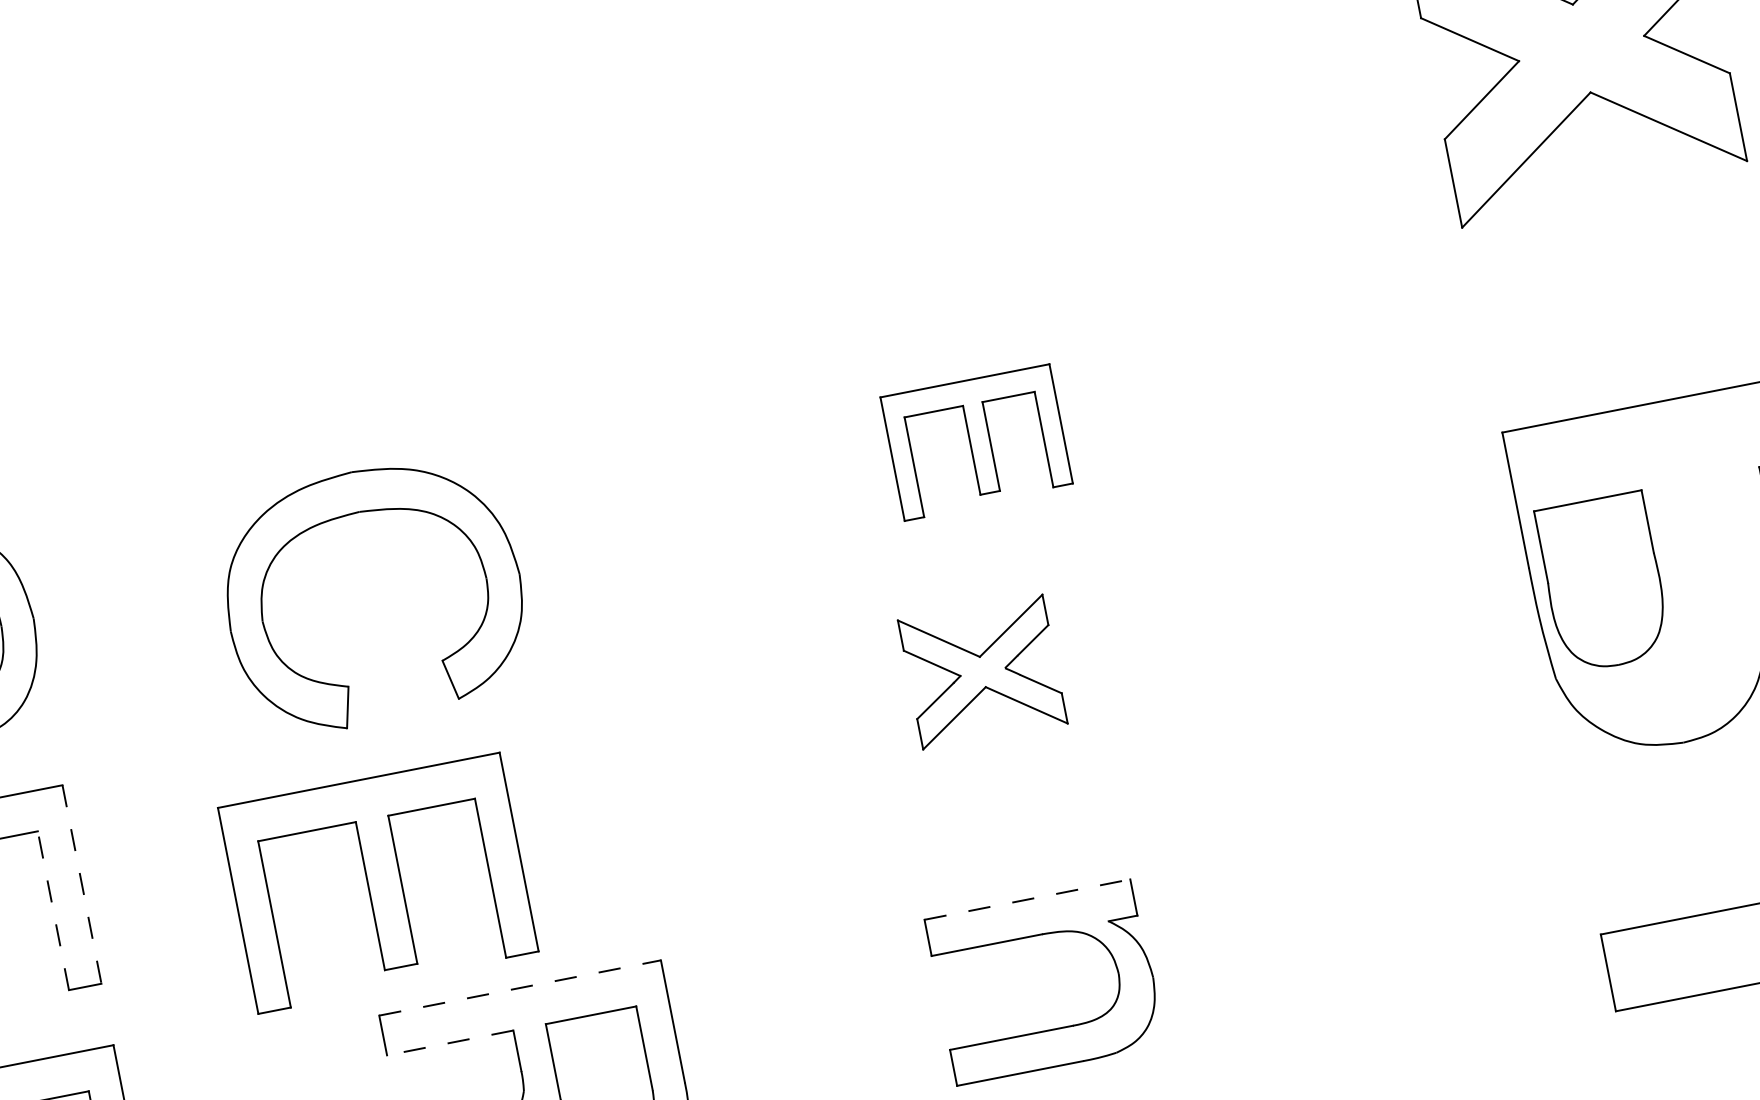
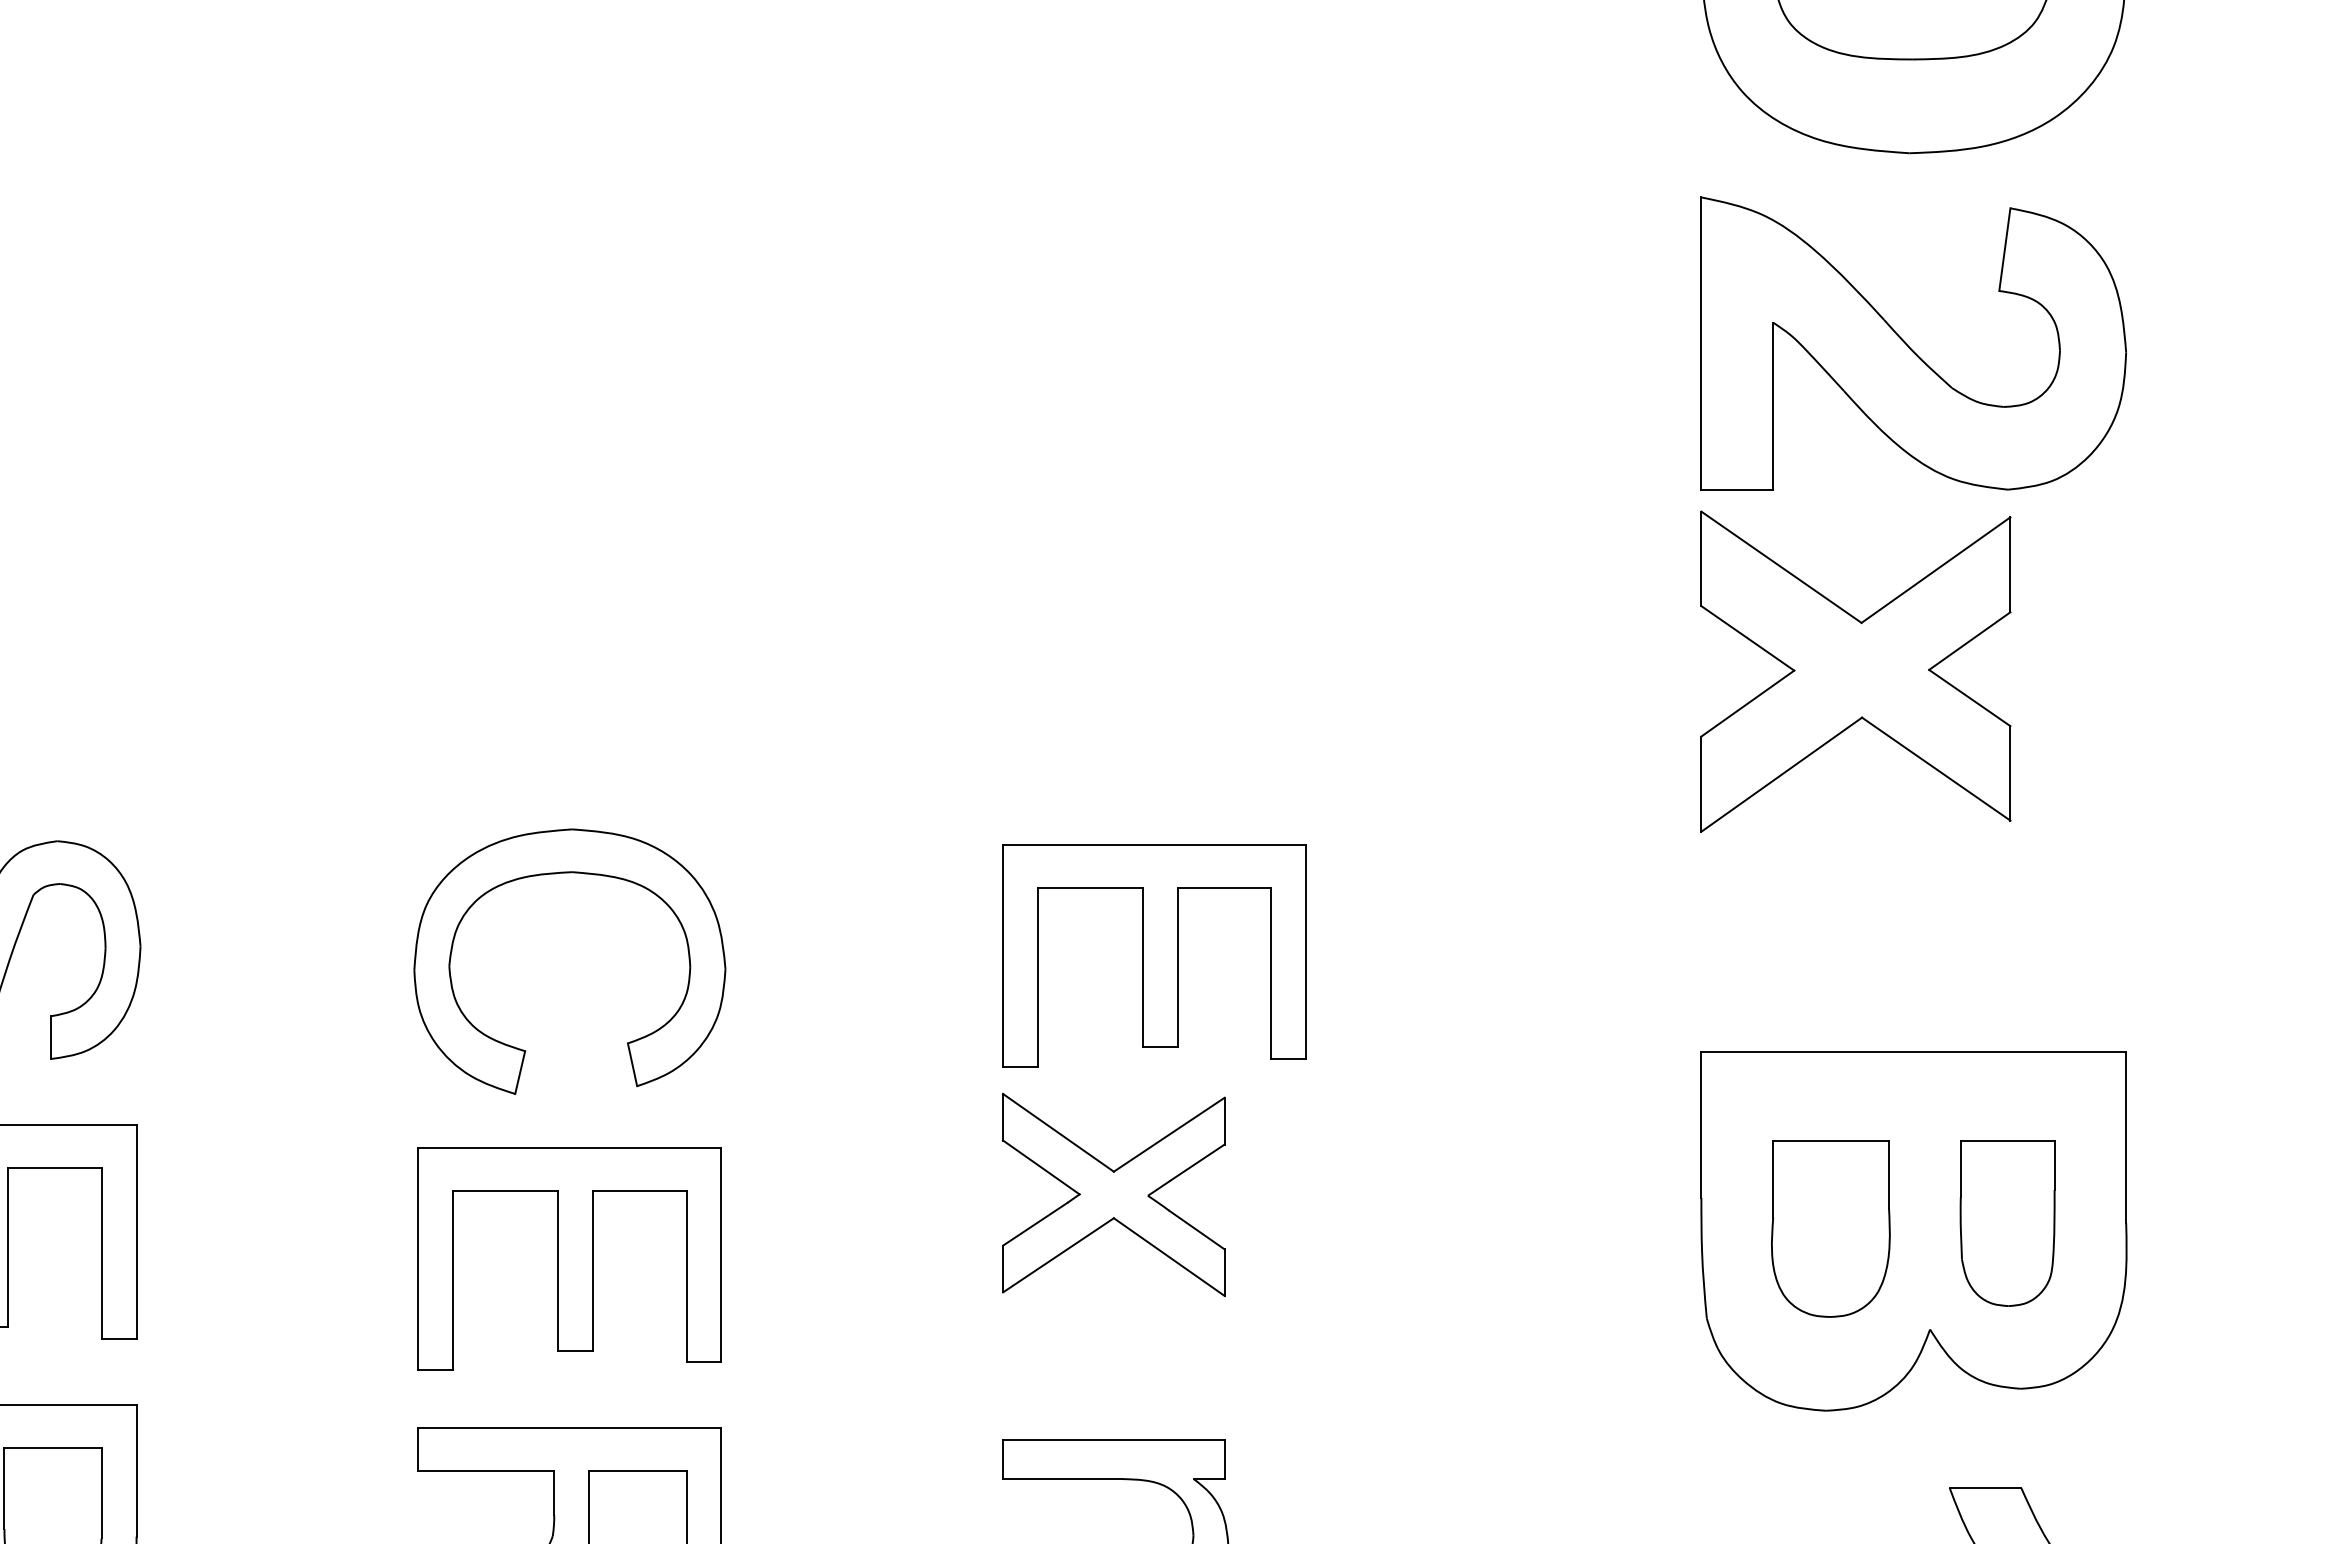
part: (976, 442) -> (1154, 955), size x1.67
part: (357, 513) -> (569, 873), moved
part: (1603, 582) -> (1830, 1228), moved
part: (982, 671) -> (1113, 1194), size x1.43
part: (378, 882) -> (569, 1258), moved
line: (82, 884) -> (136, 1232), dashed -> solid
line: (1027, 900) -> (1113, 1440), dashed -> solid
line: (53, 910) -> (101, 1253), dashed -> solid
line: (519, 988) -> (569, 1428), dashed -> solid
line: (449, 1043) -> (485, 1471), dashed -> solid

